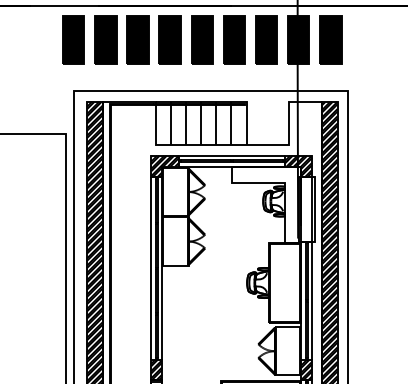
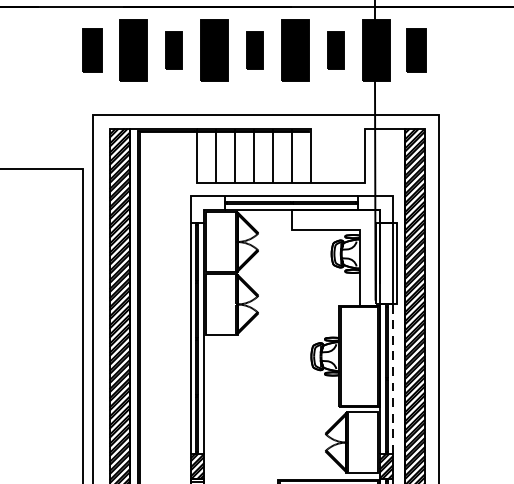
part: (73, 39) -> (92, 49), size x0.7
part: (137, 39) -> (173, 49), size x0.6
part: (202, 39) -> (255, 49), size x0.6
part: (266, 39) -> (335, 49), size x0.6
part: (330, 39) -> (416, 49), size x0.7
hatch: (164, 166) -> (207, 209), removed
hatch: (298, 166) -> (376, 209), removed
line: (312, 300) -> (393, 378), solid -> dashed

